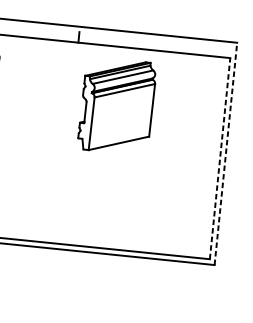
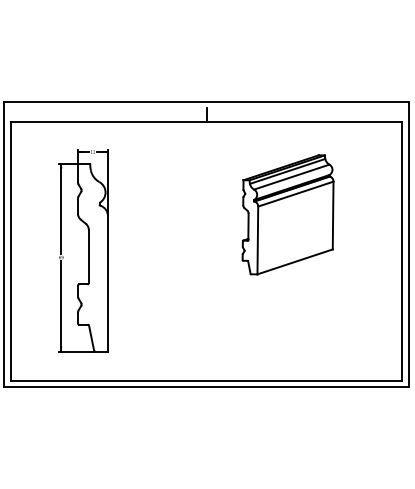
part: (116, 105) -> (287, 214), moved
line: (225, 153) -> (408, 244), dashed -> solid
line: (219, 158) -> (401, 250), dashed -> solid

